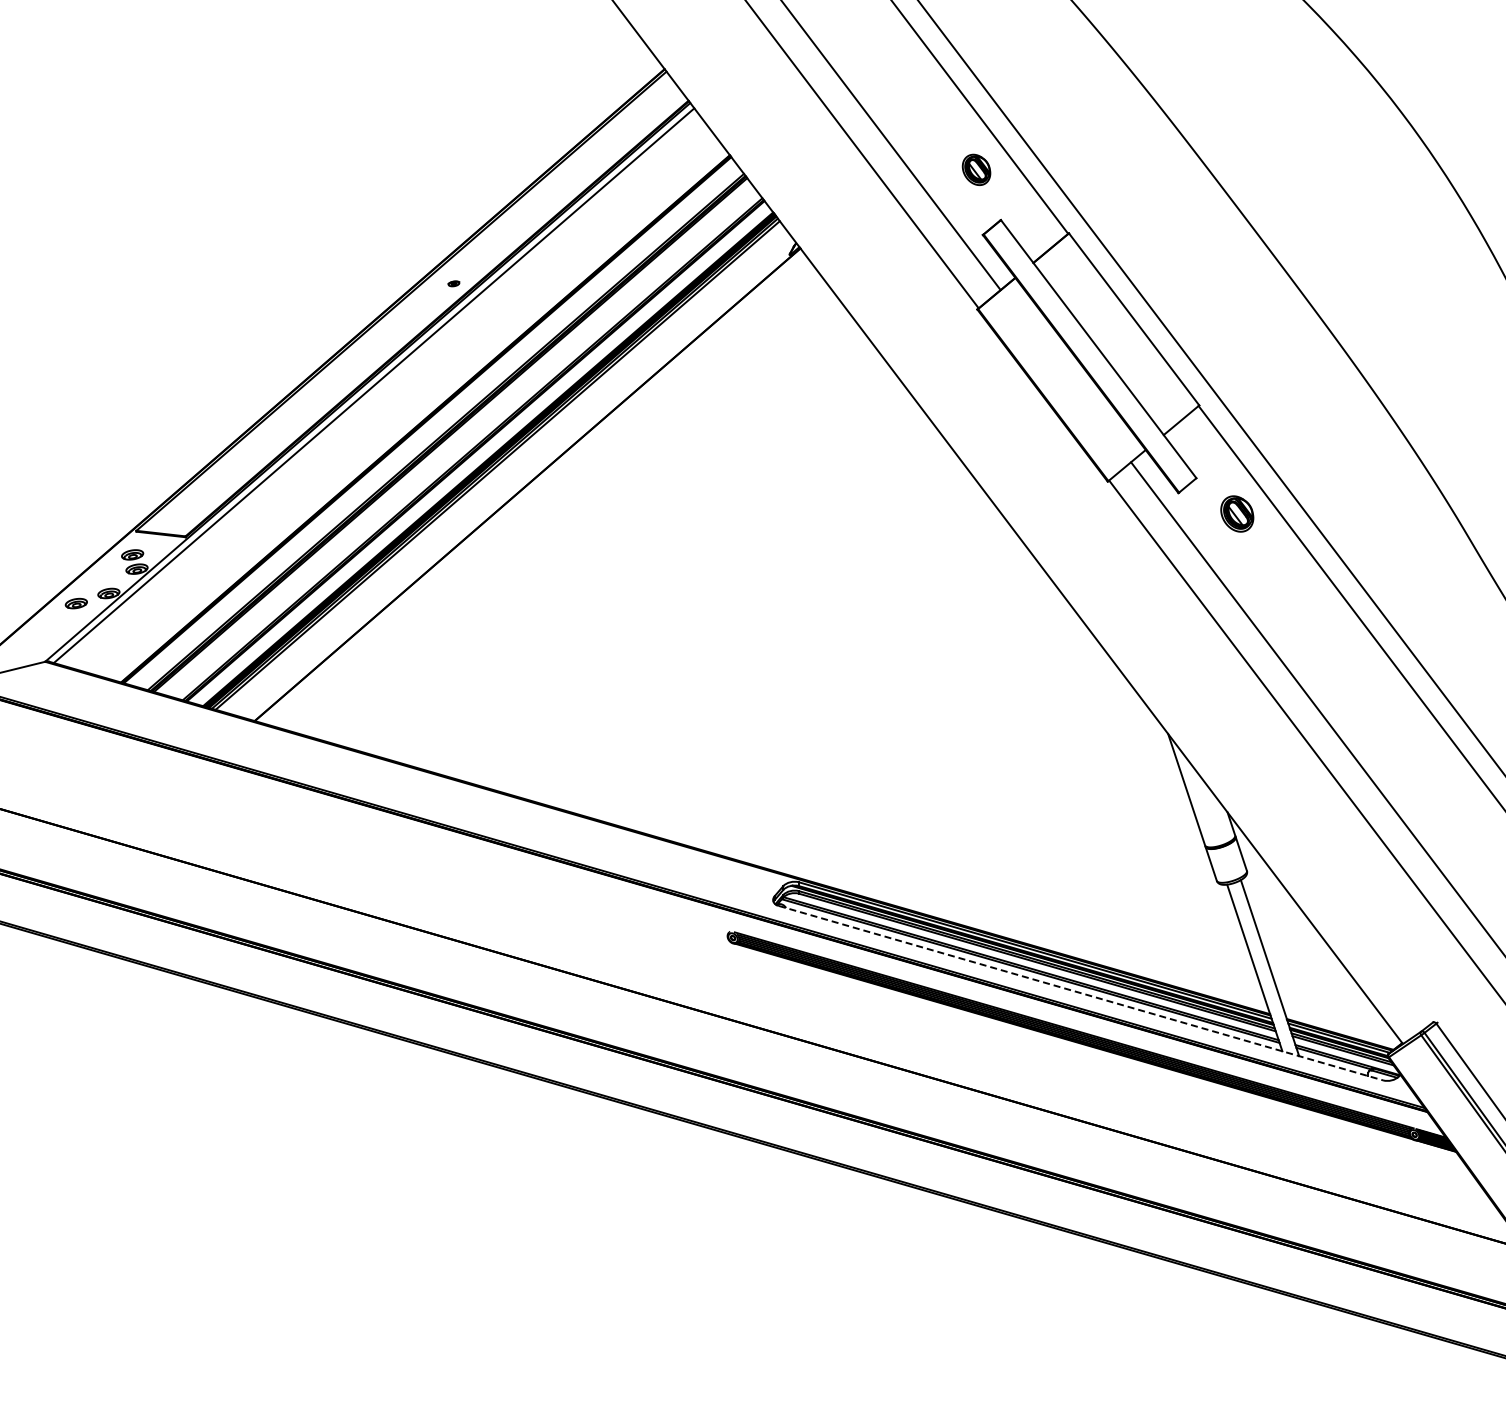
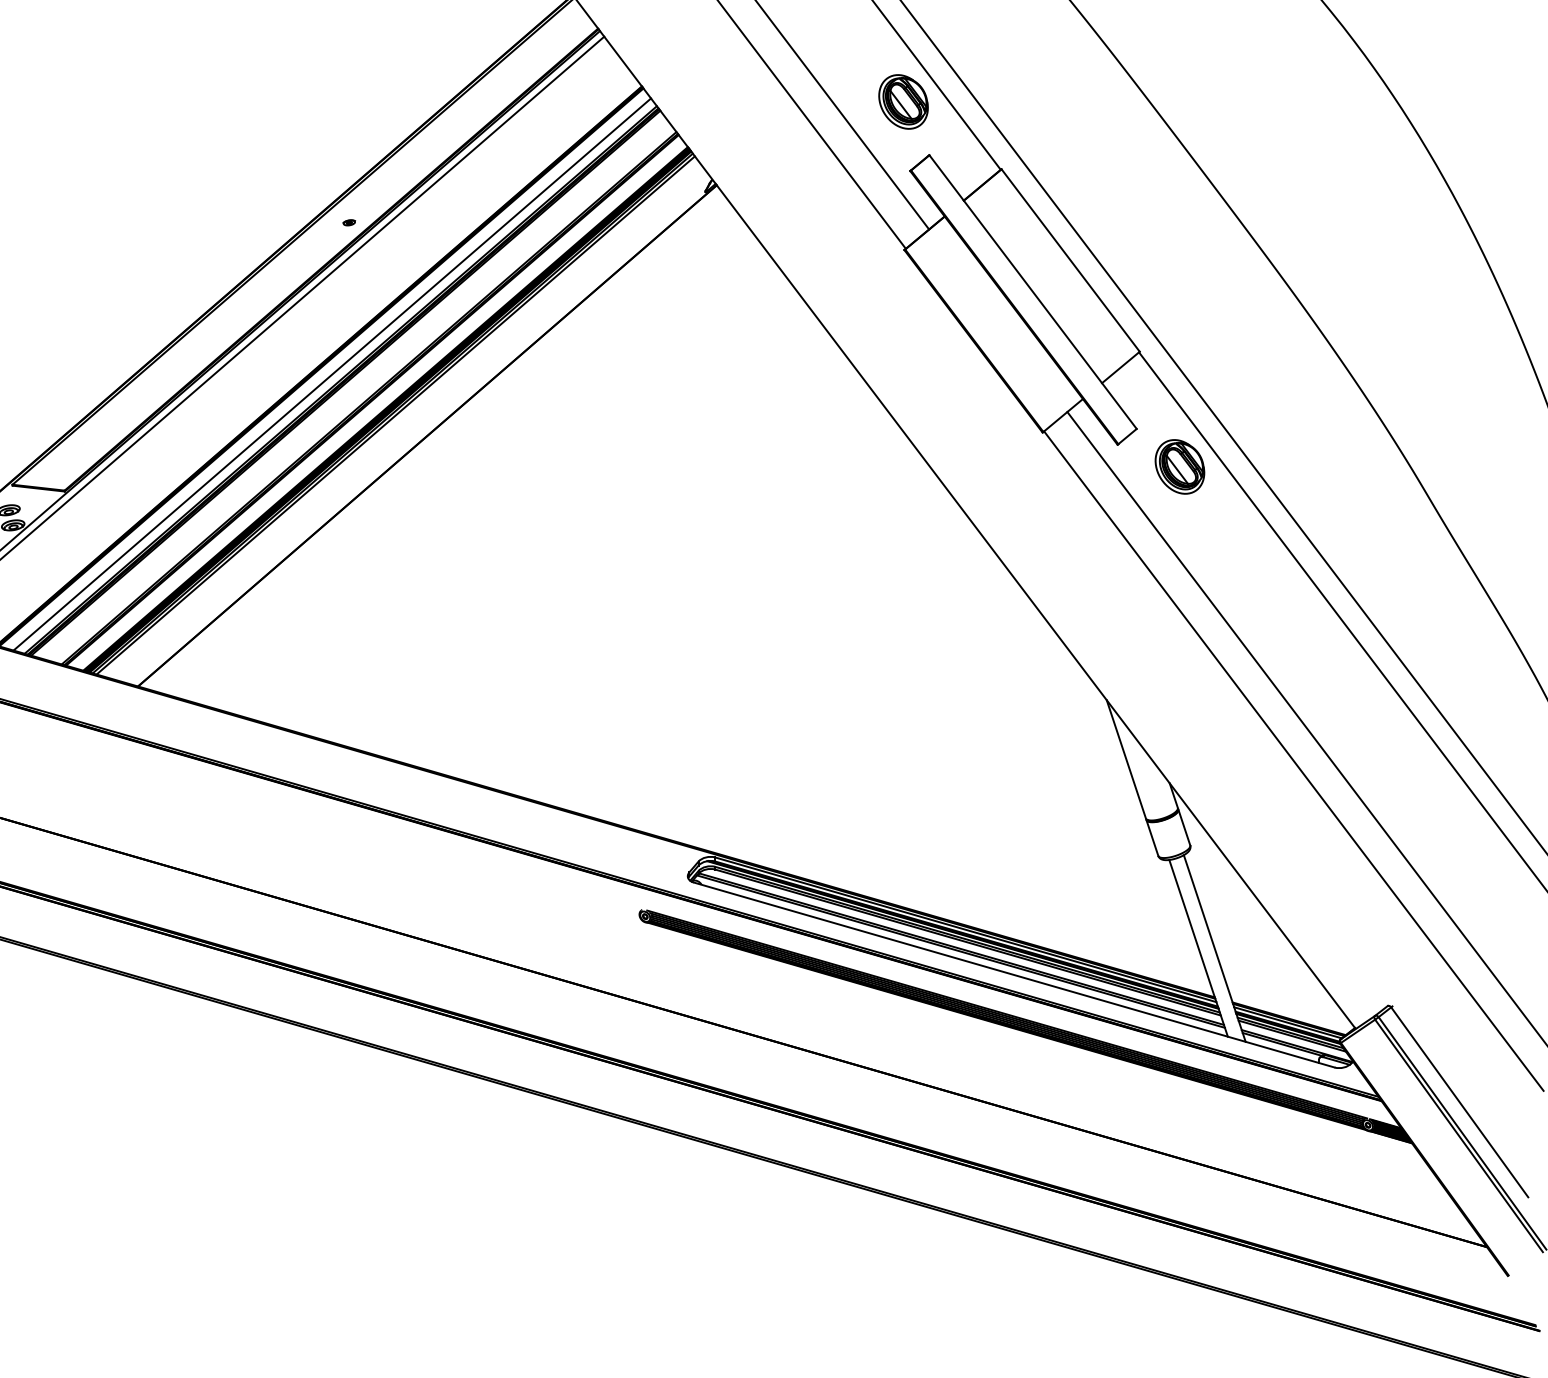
part: (976, 169) -> (903, 101), size x1.67
line: (437, 426) -> (331, 374), added
part: (1237, 513) -> (1180, 466), size x1.43
line: (1081, 993) -> (1014, 975), dashed -> solid

